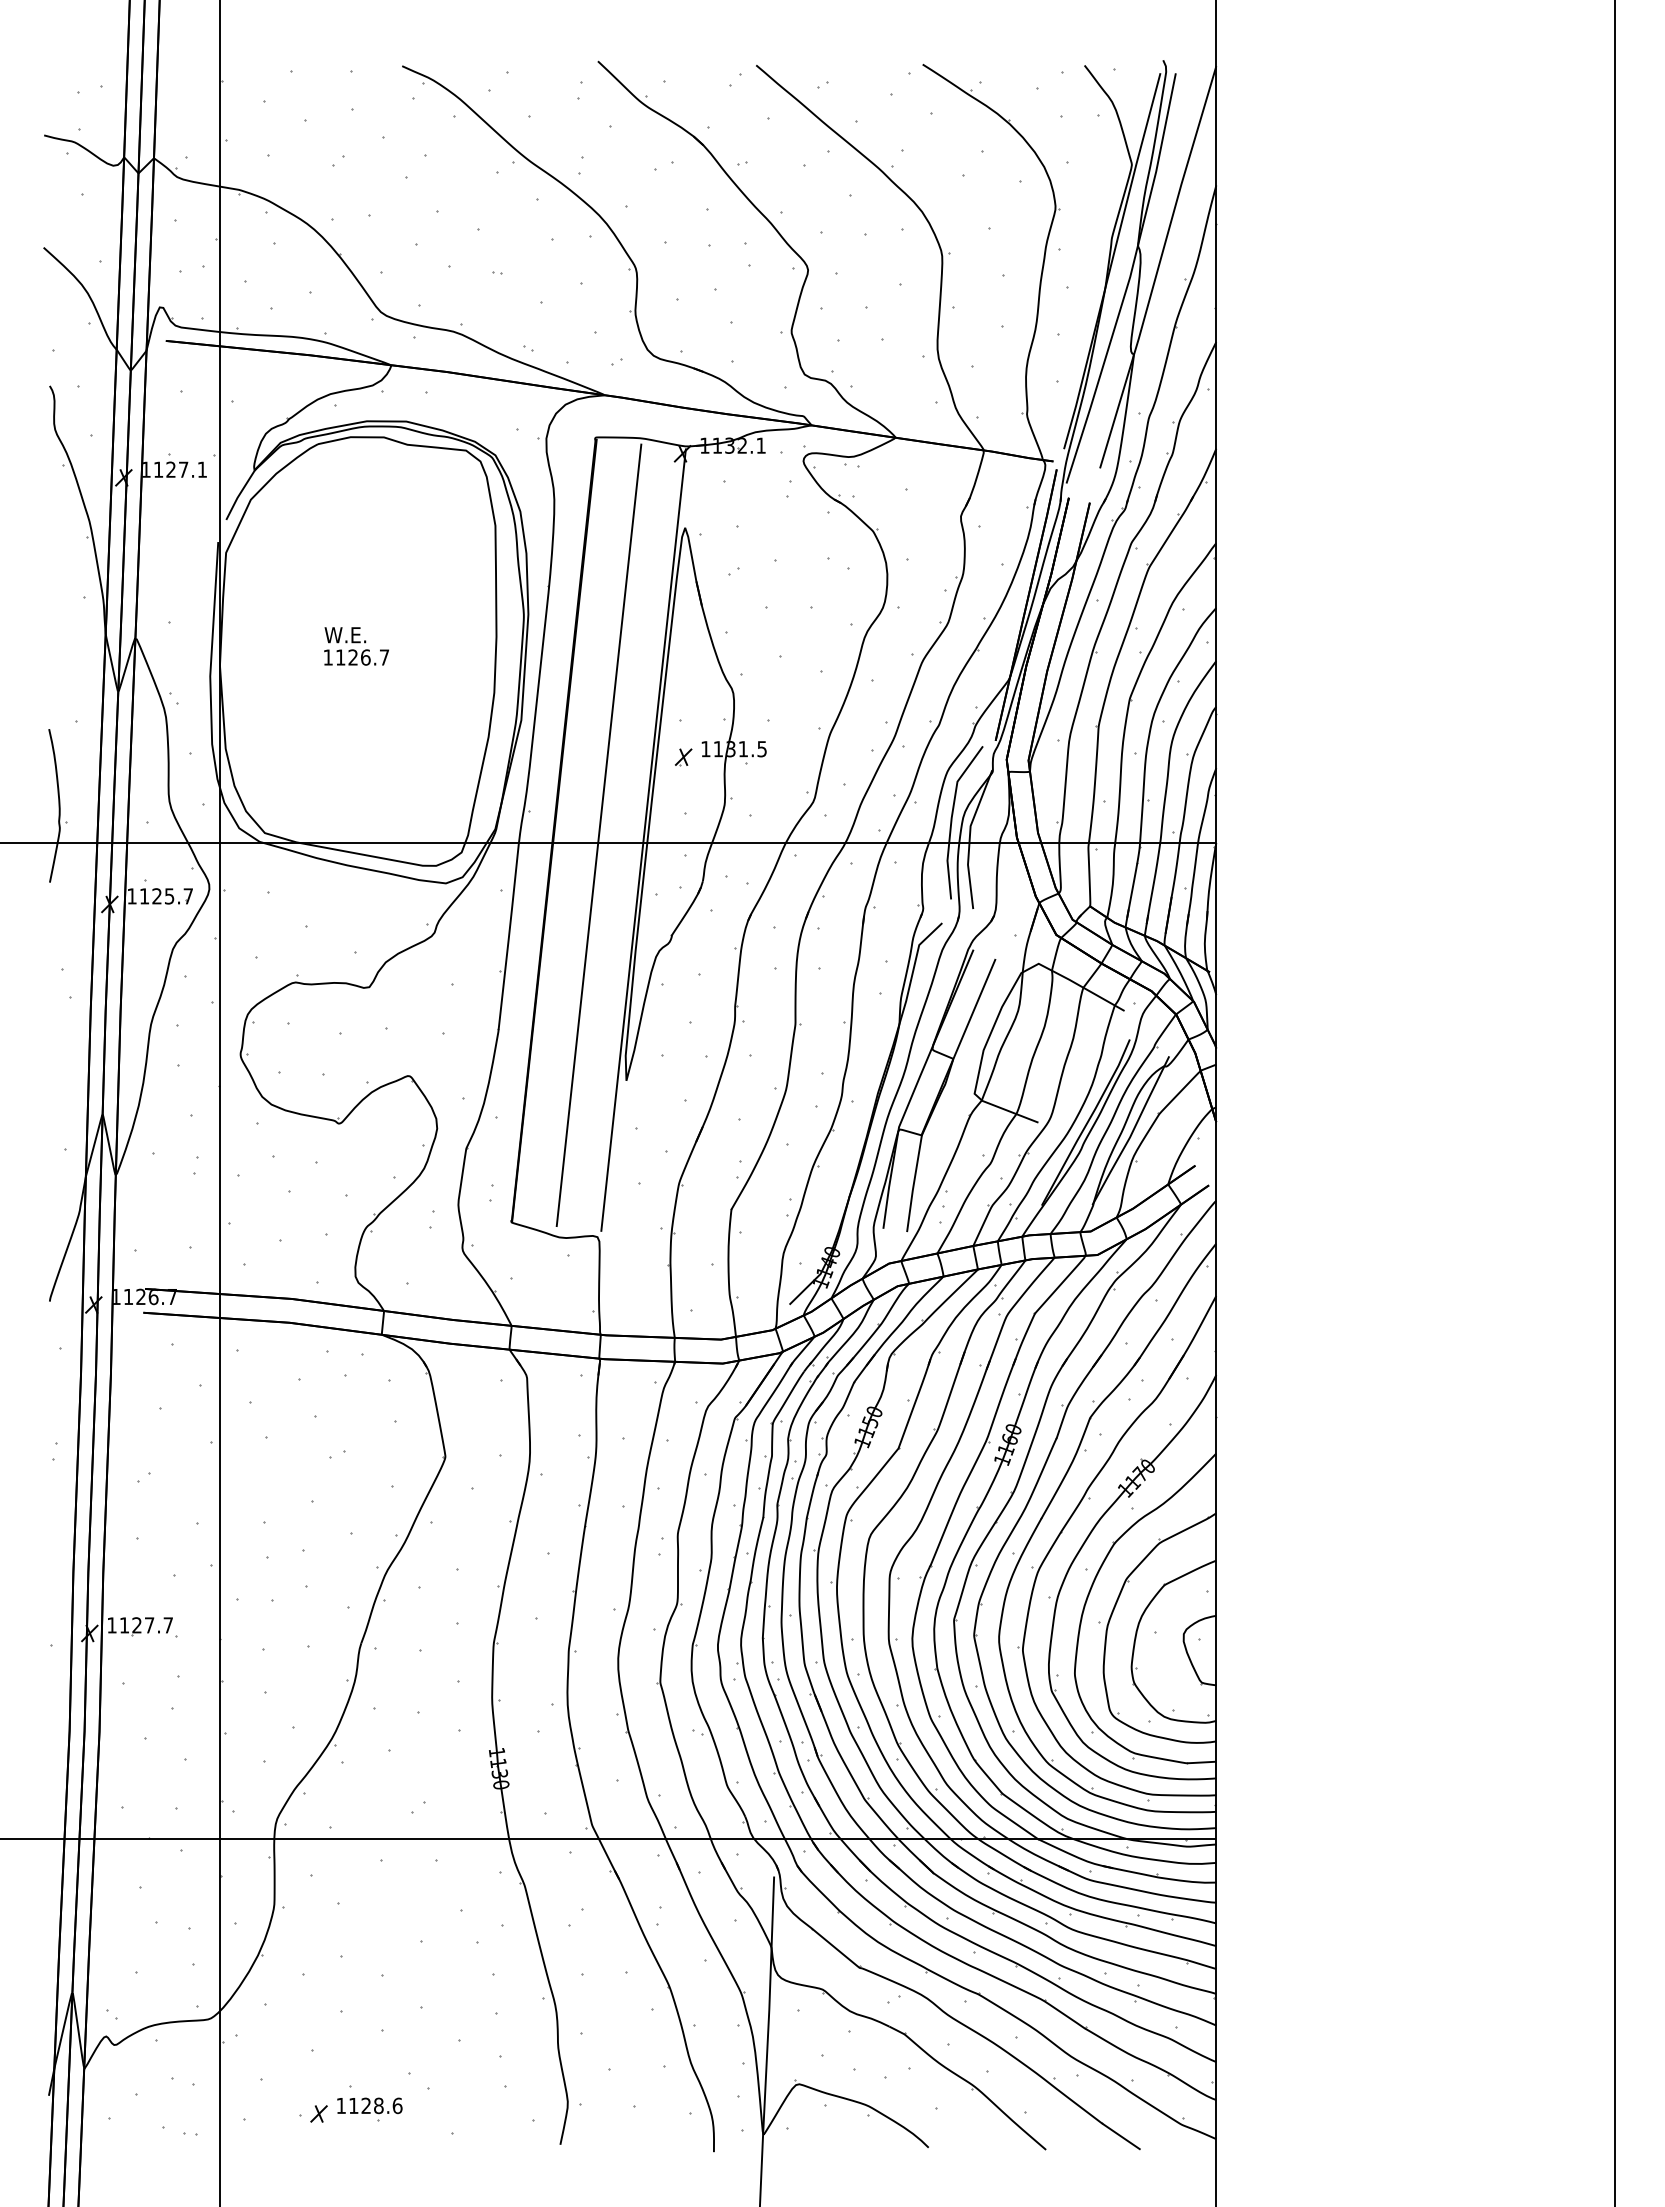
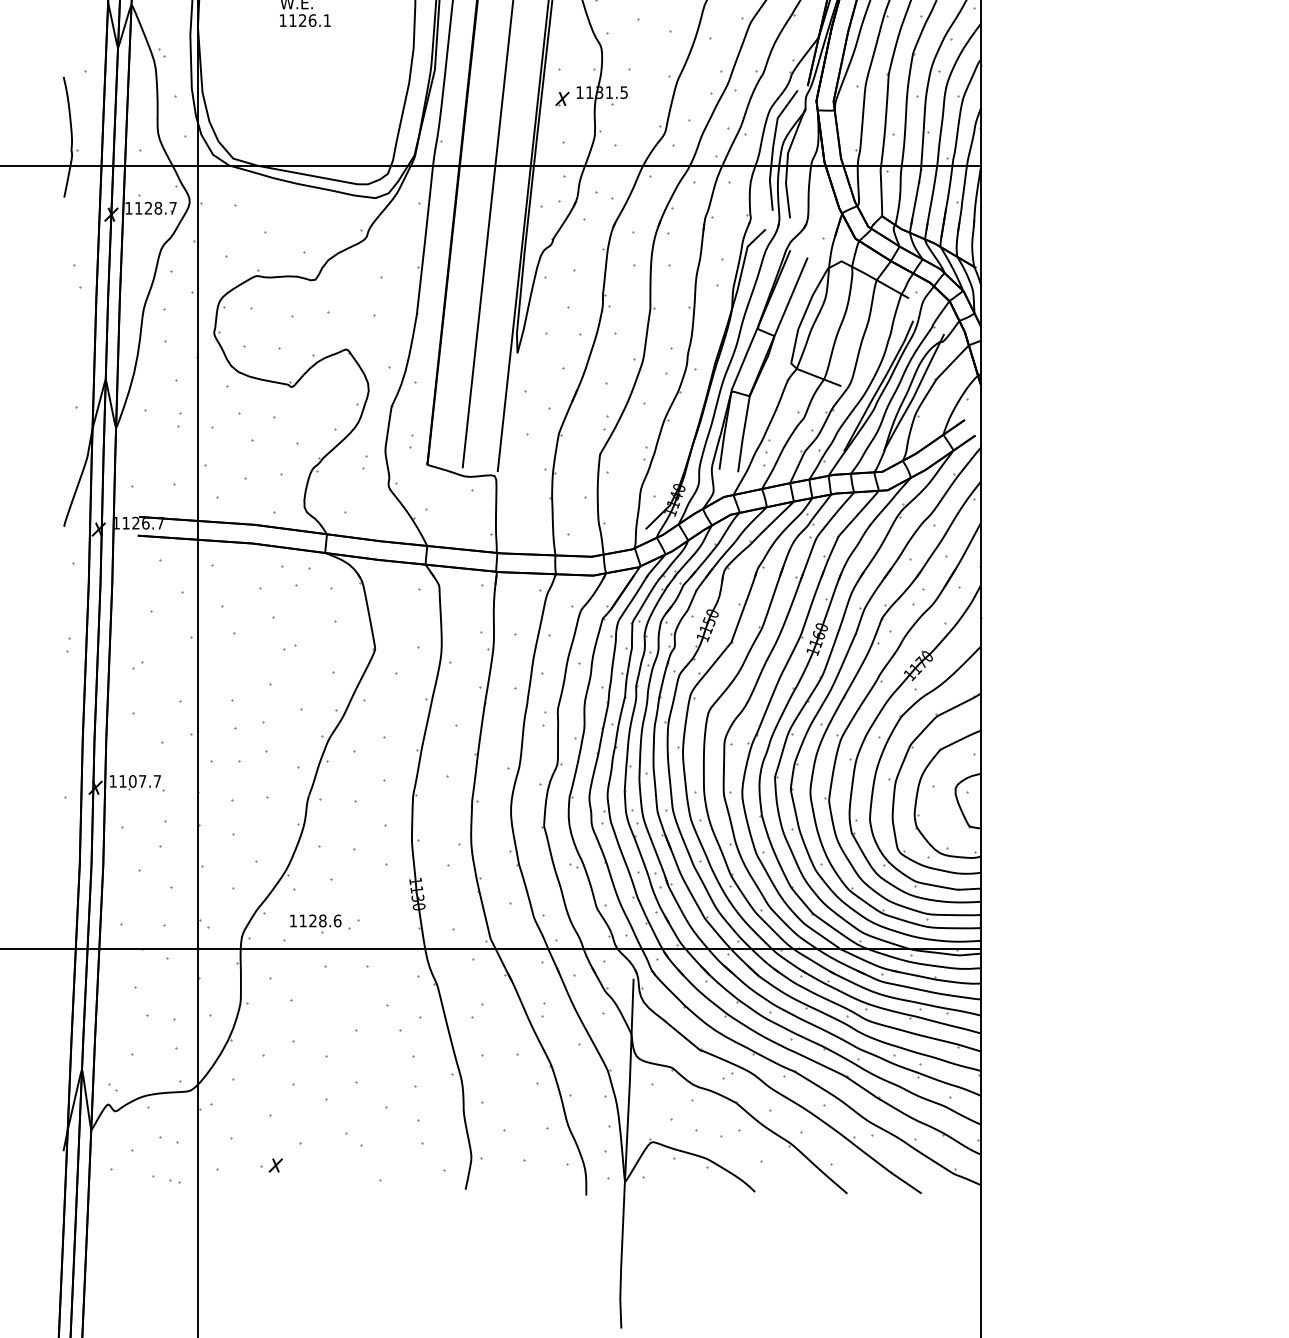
text: (384, 657) -> (327, 20), 1126.7 -> 1126.1
text: (169, 896) -> (158, 208), 1125.7 -> 1128.7
text: (136, 1625) -> (132, 781), 1127.7 -> 1107.7
part: (369, 2109) -> (315, 923), moved

